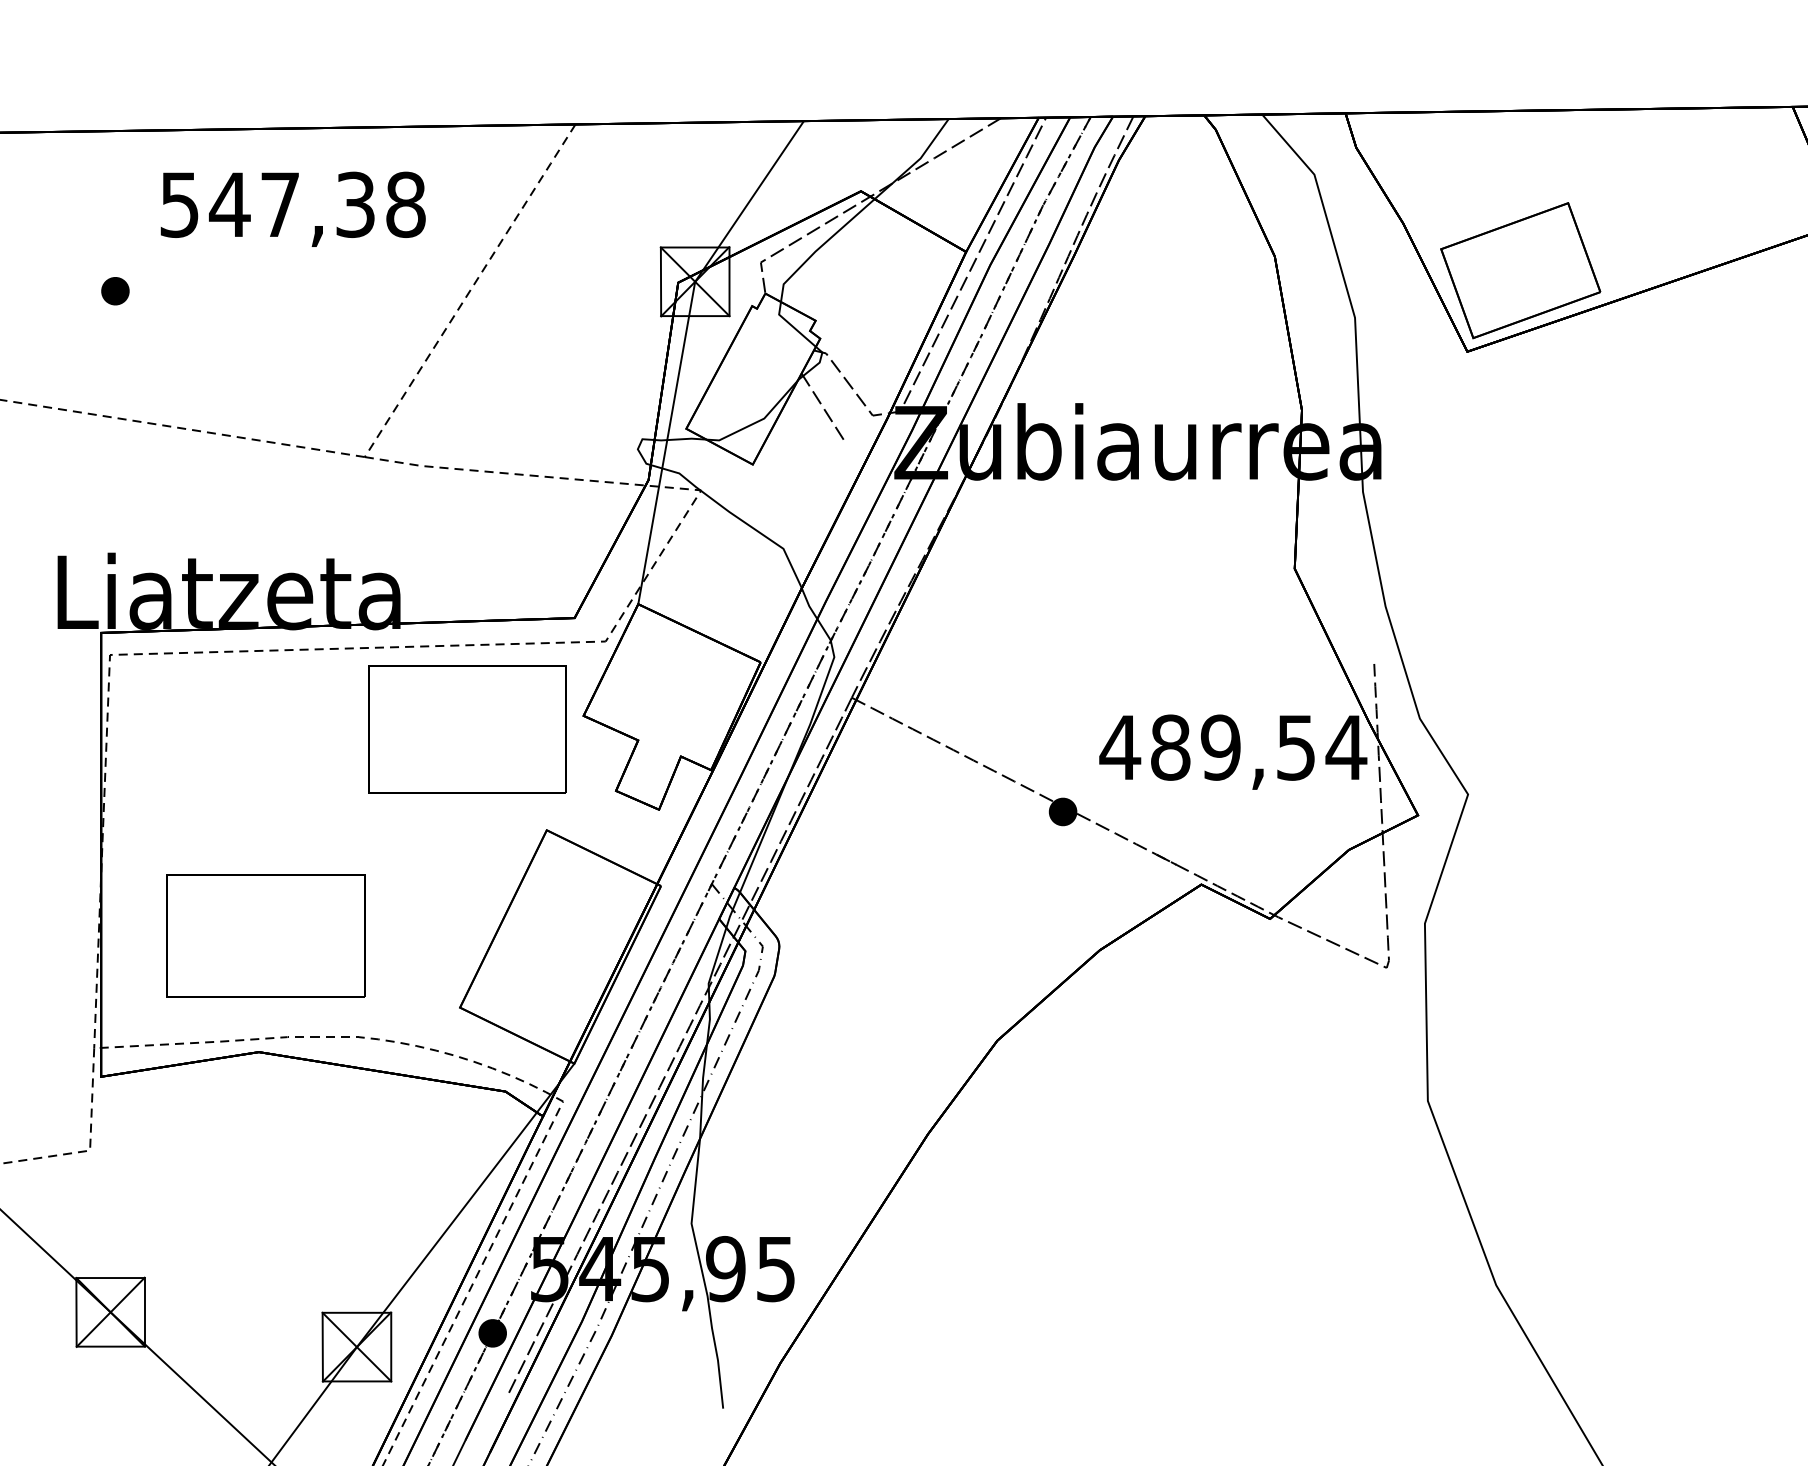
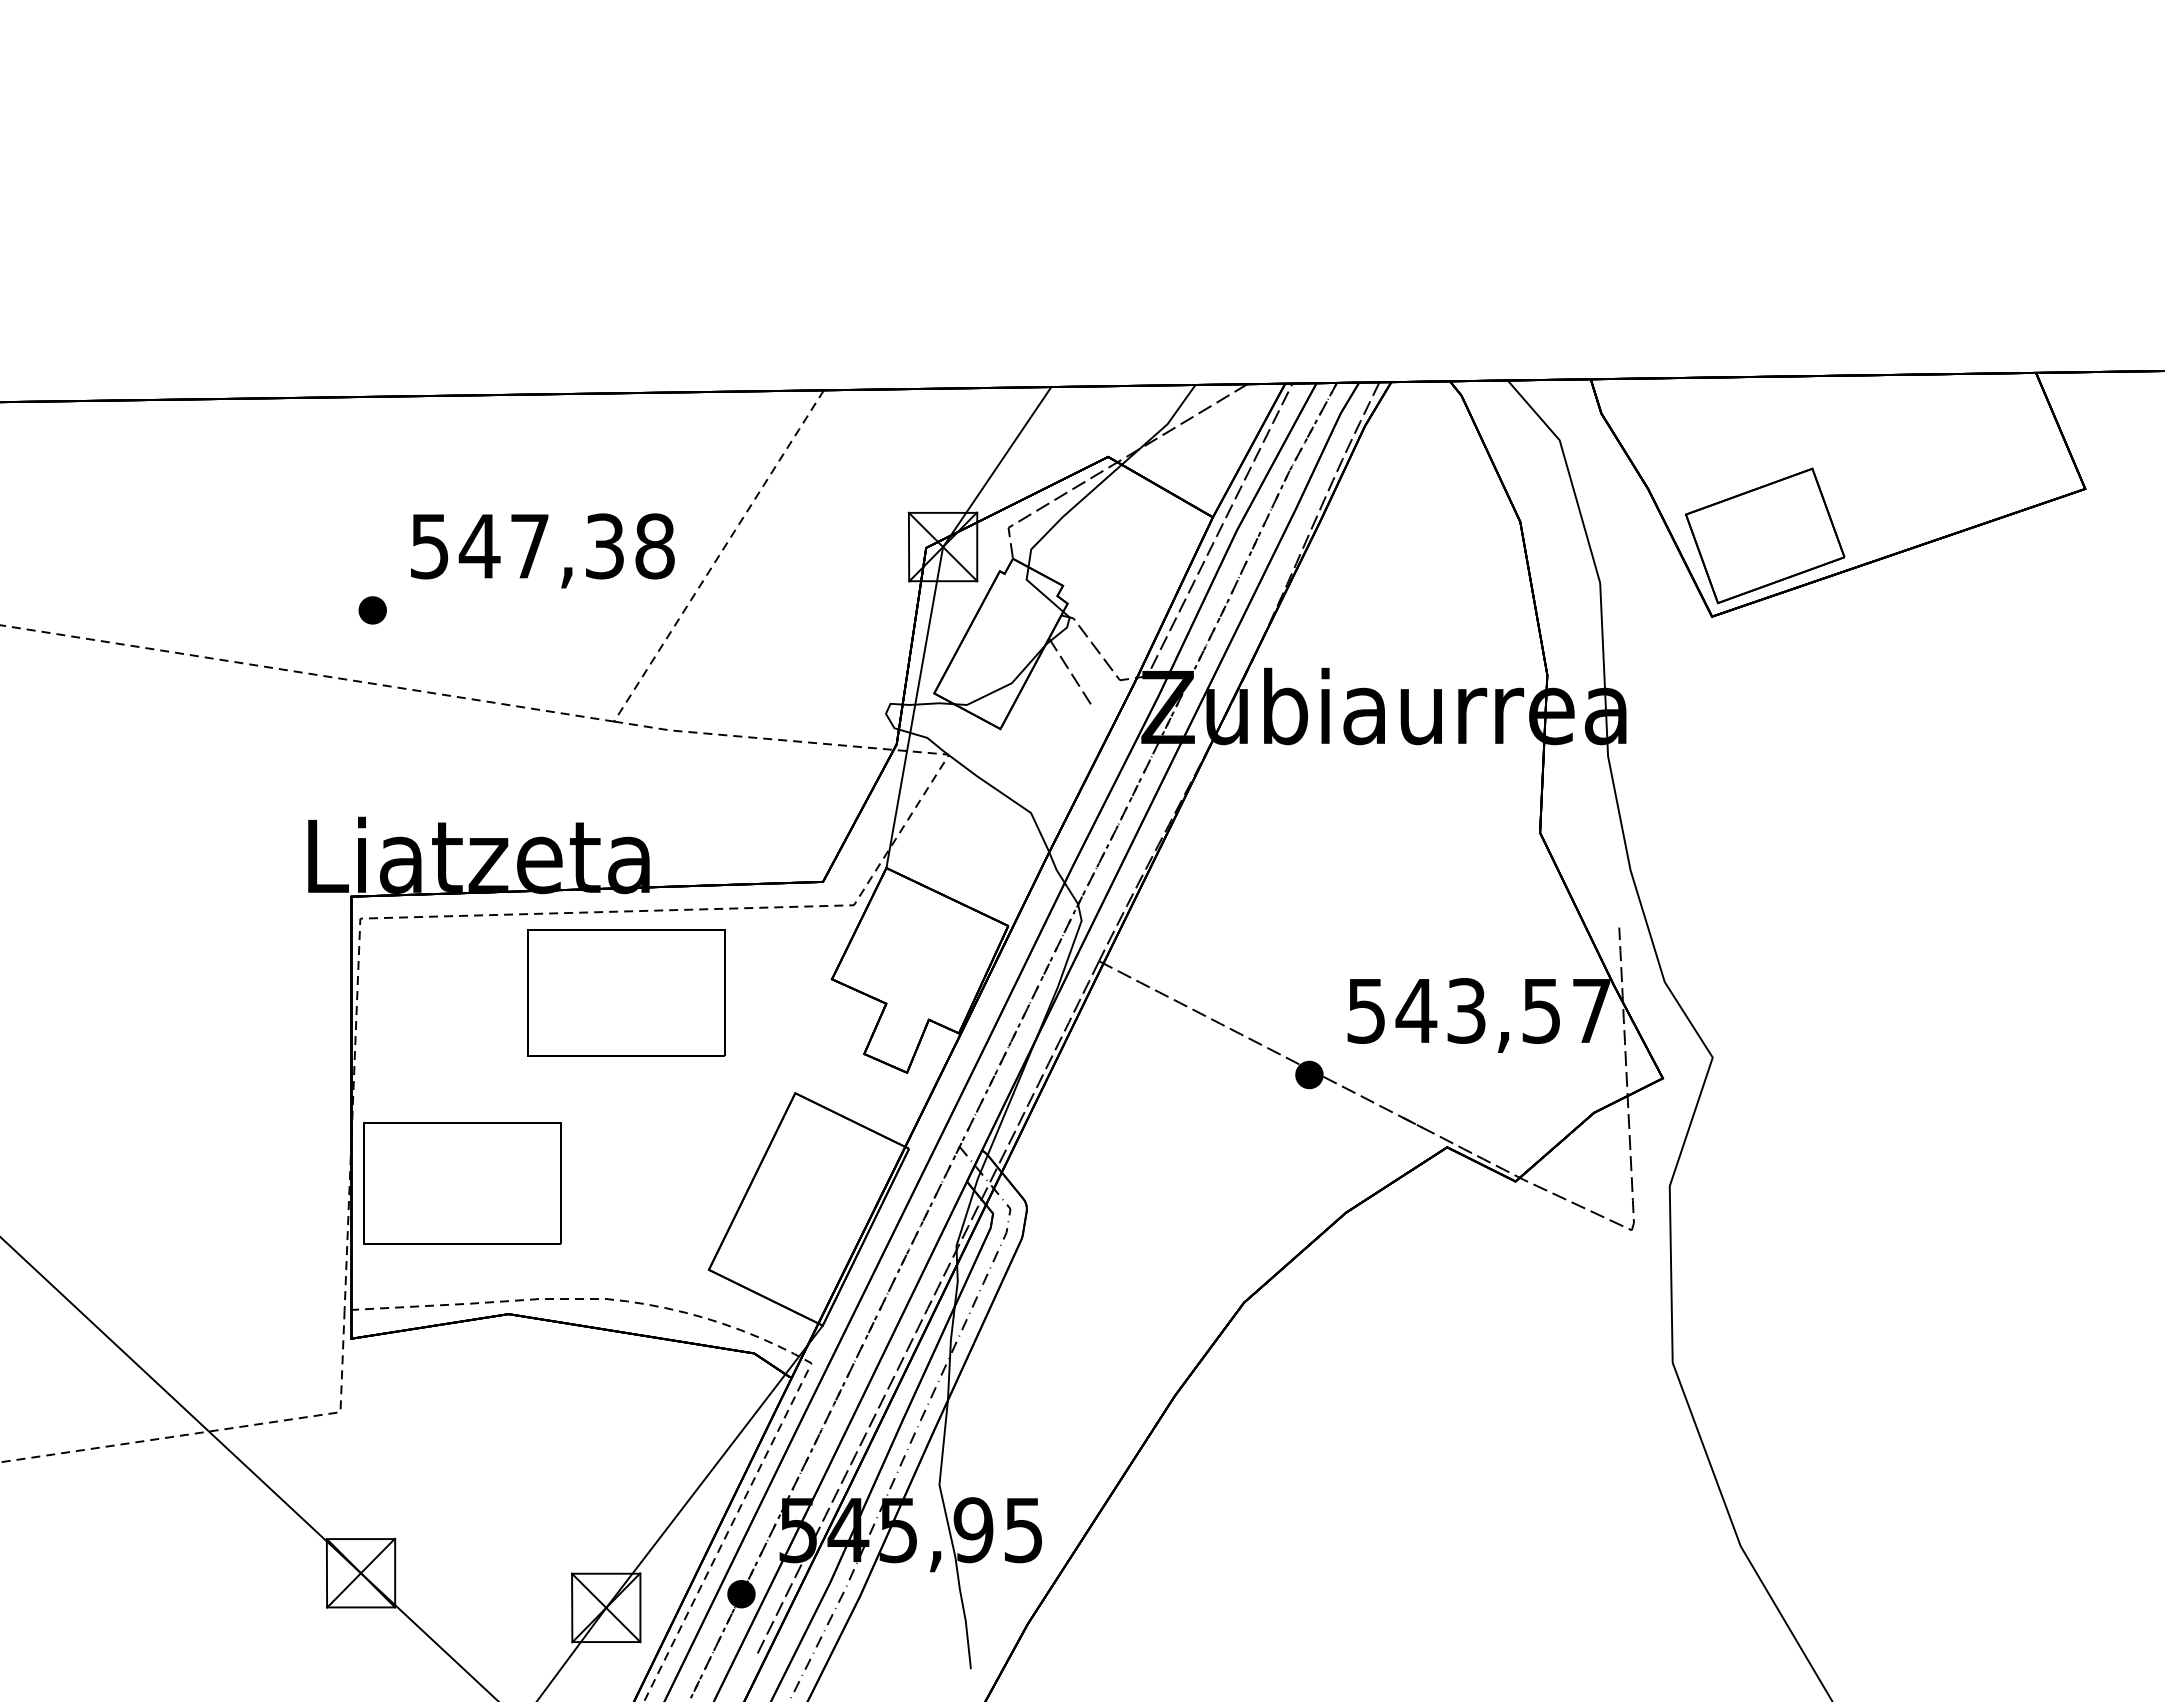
text: (292, 208) -> (542, 550), moved
part: (115, 291) -> (372, 610), moved
part: (467, 729) -> (626, 992), moved
text: (1232, 747) -> (1478, 1010), 489,54 -> 543,57
part: (265, 935) -> (462, 1183), moved

